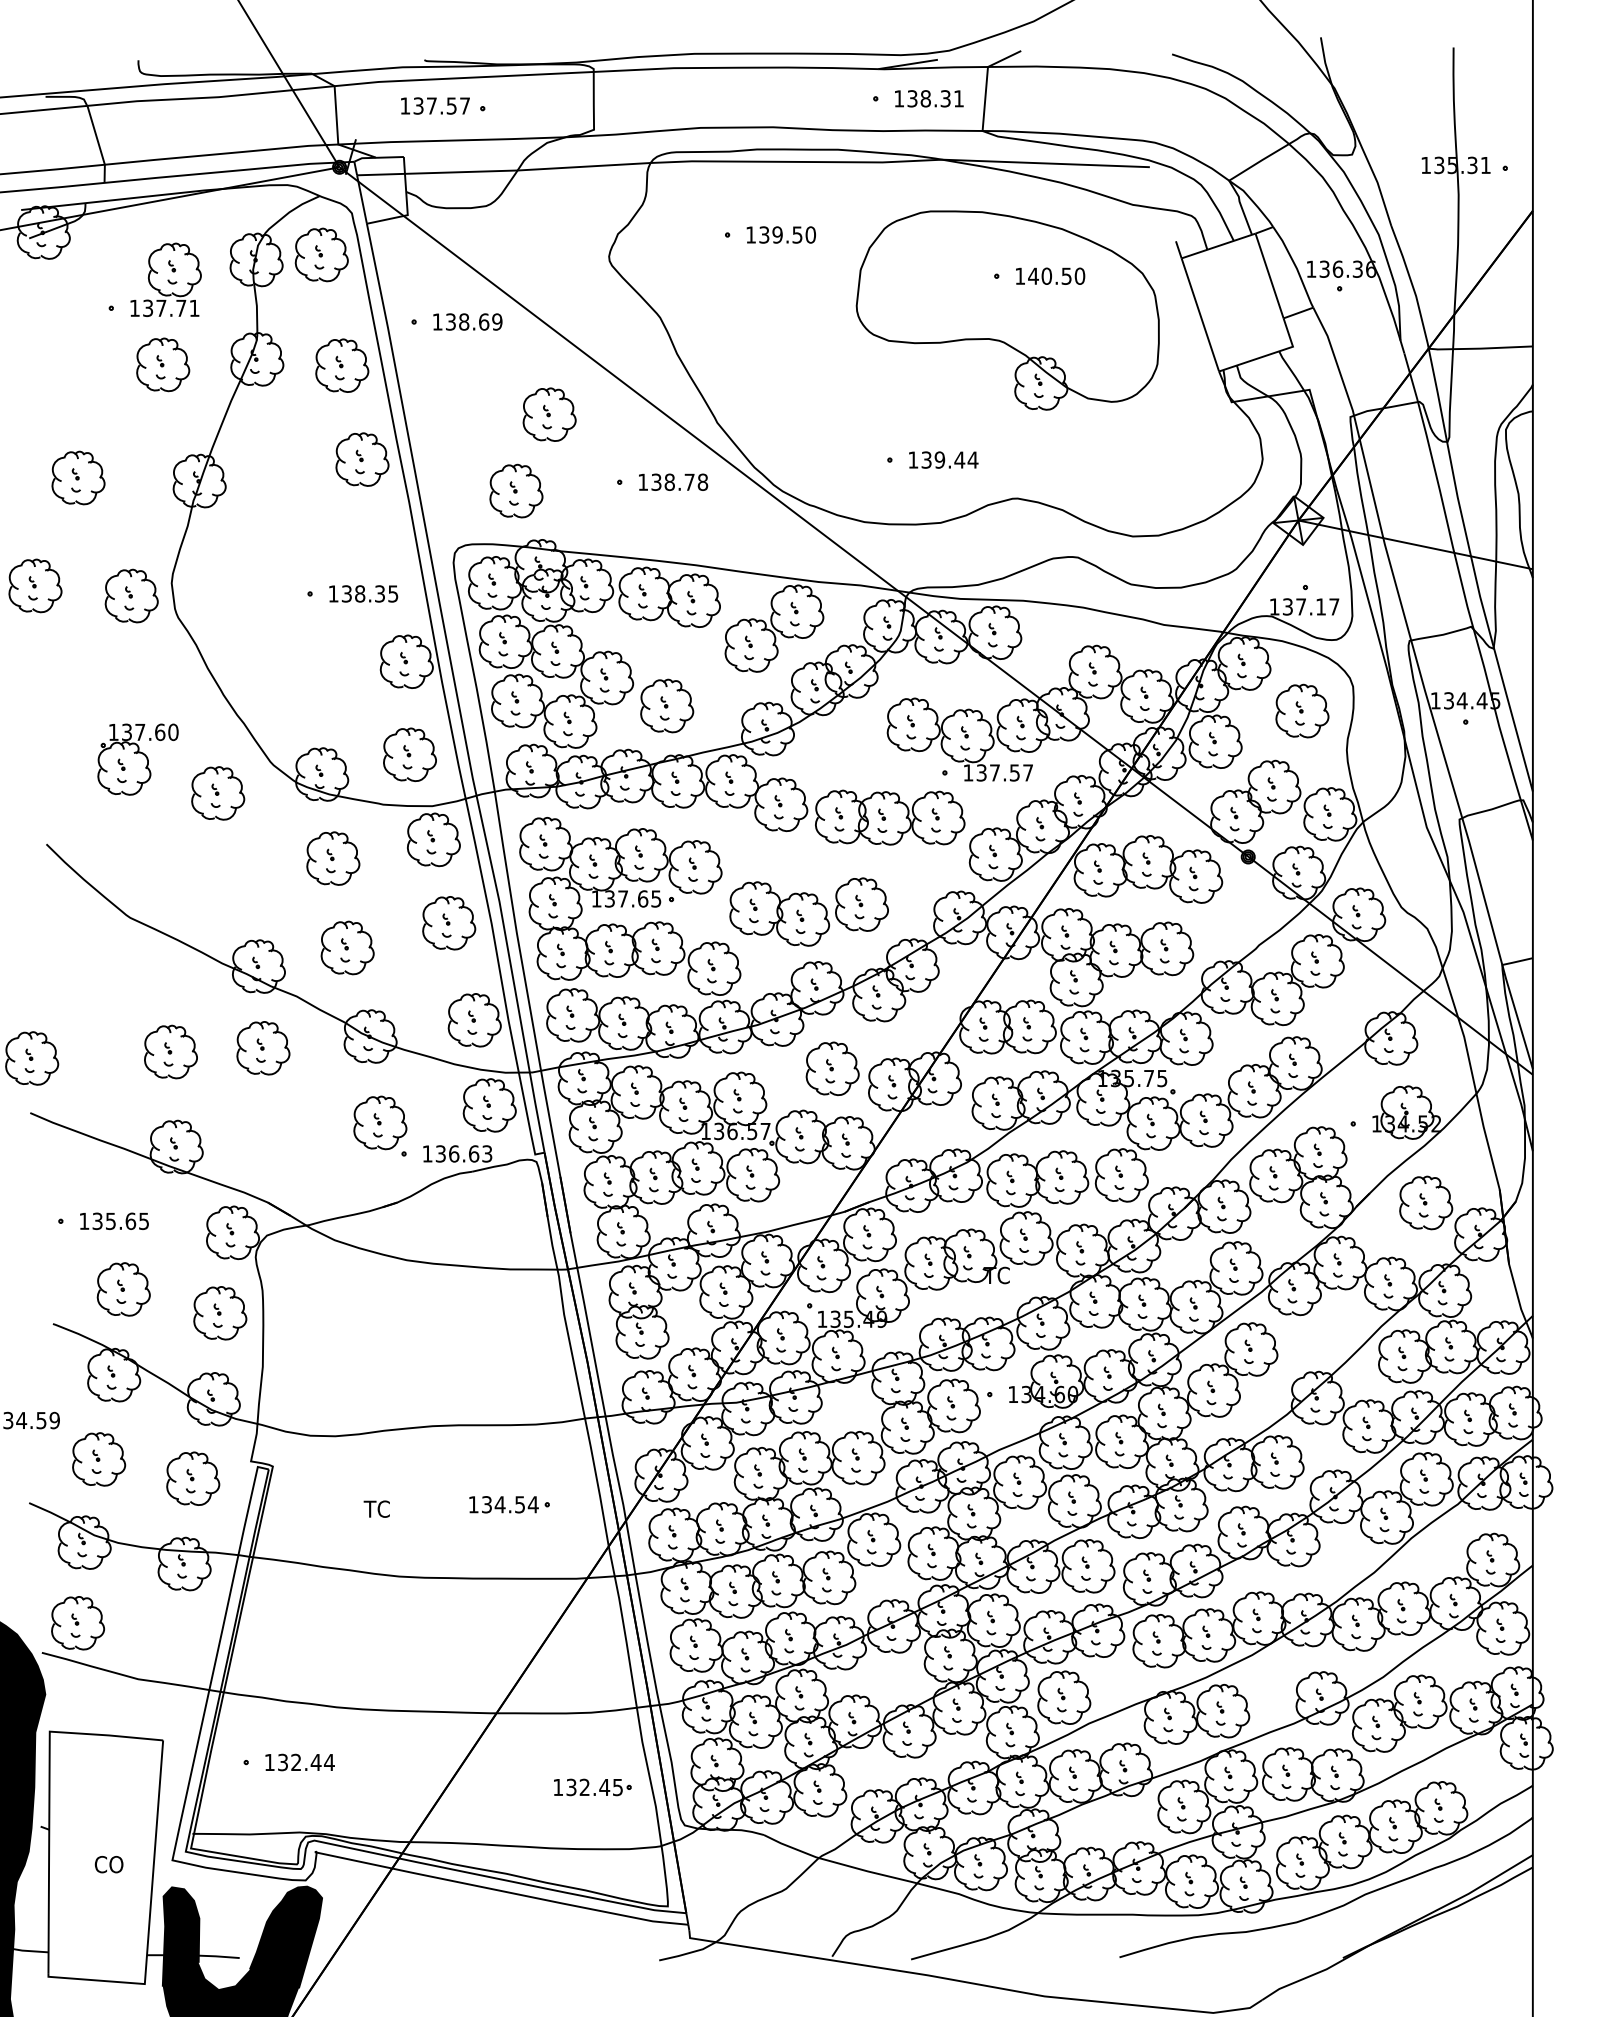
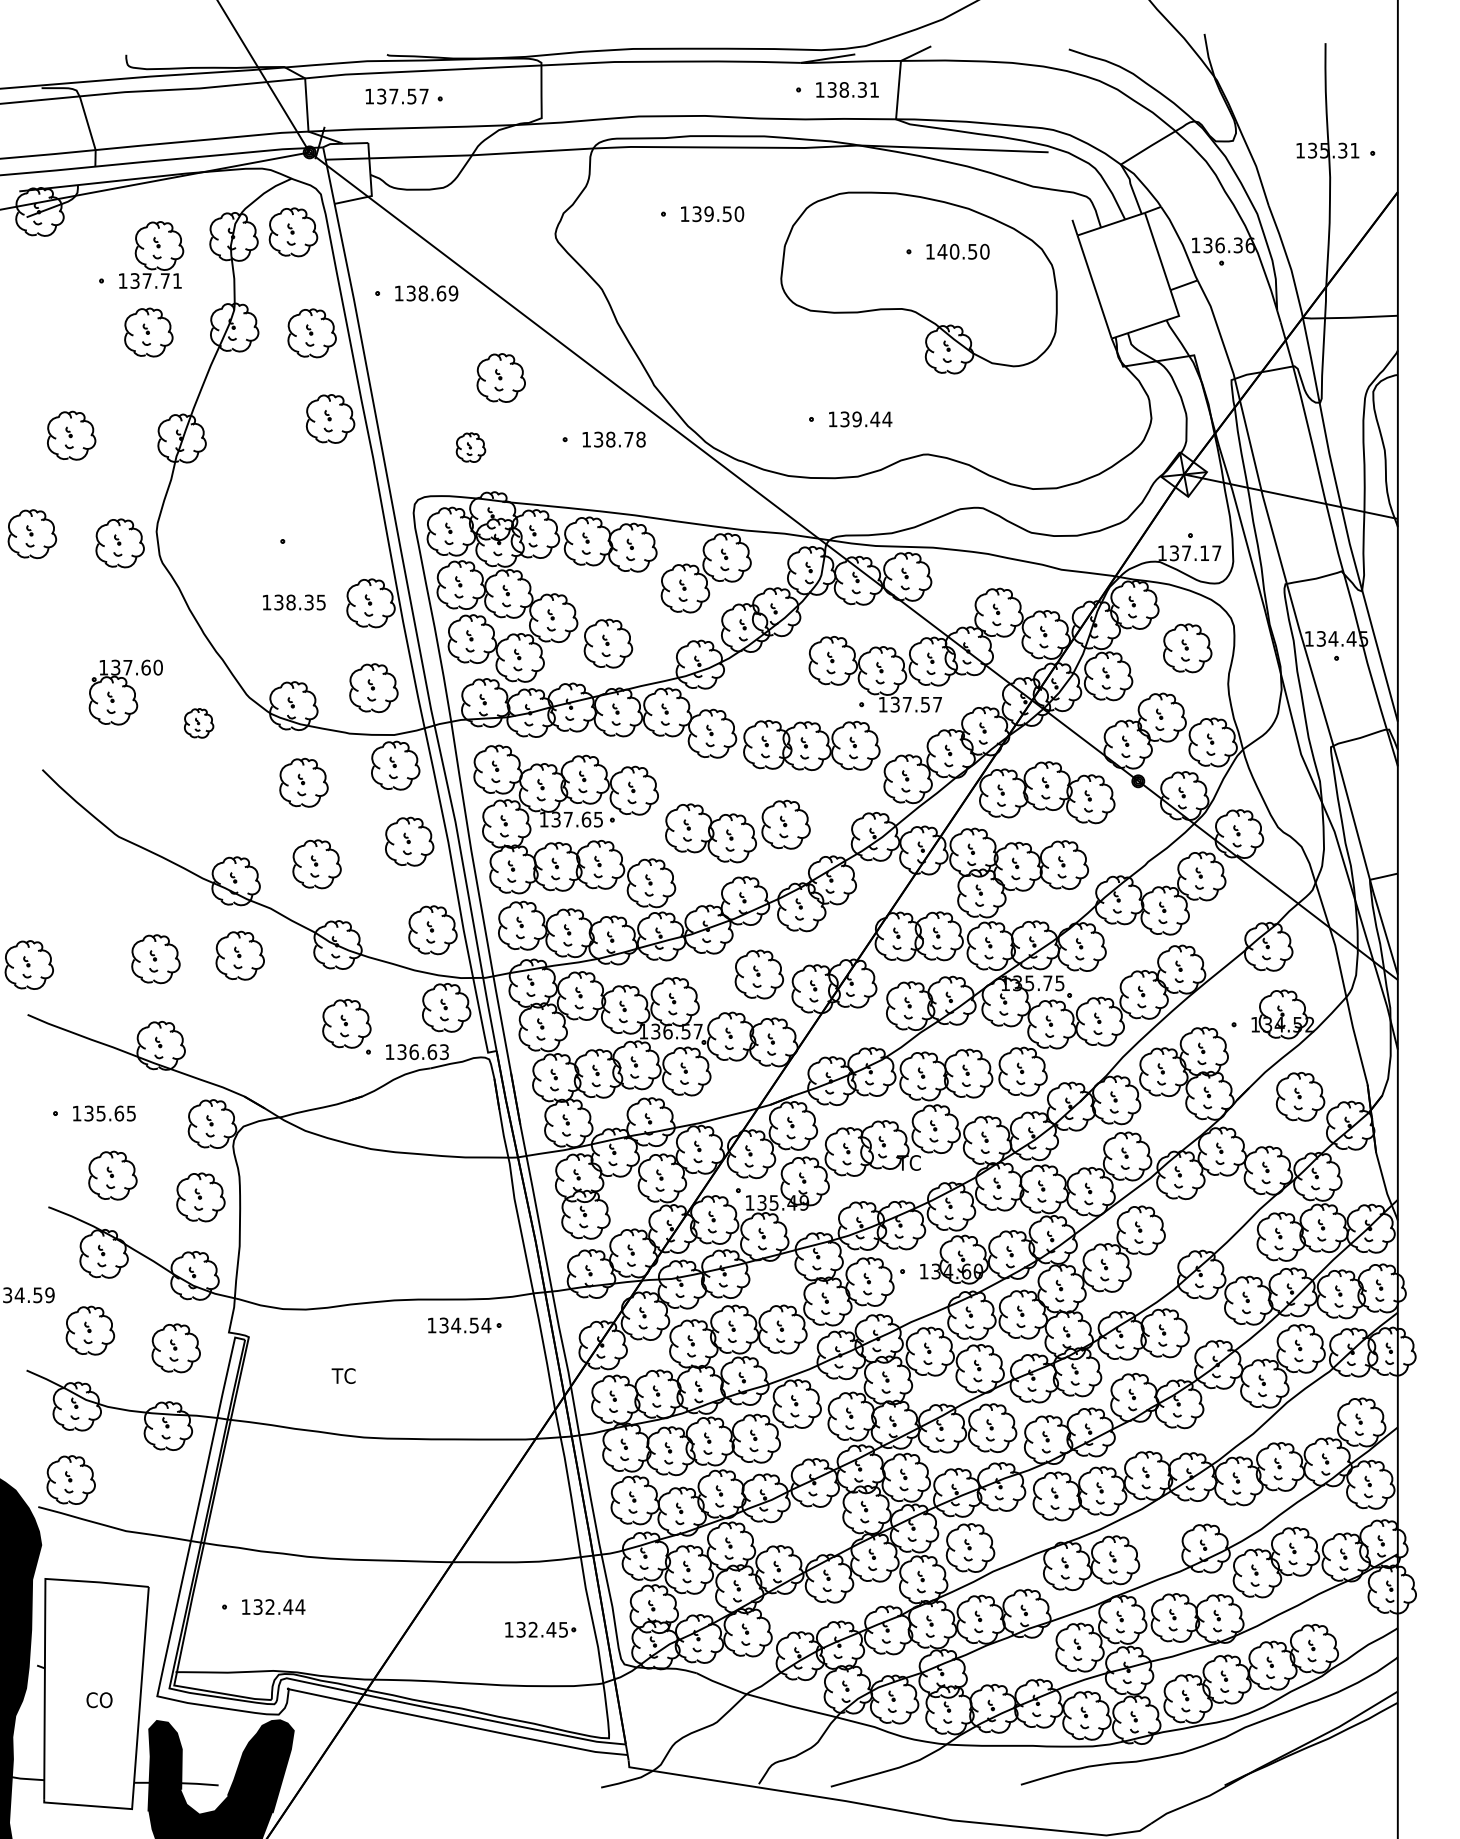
part: (516, 490) -> (471, 447), size x0.6
text: (363, 593) -> (294, 602), moved
part: (218, 793) -> (199, 723), size x0.6
part: (509, 1504) -> (464, 1325), moved

